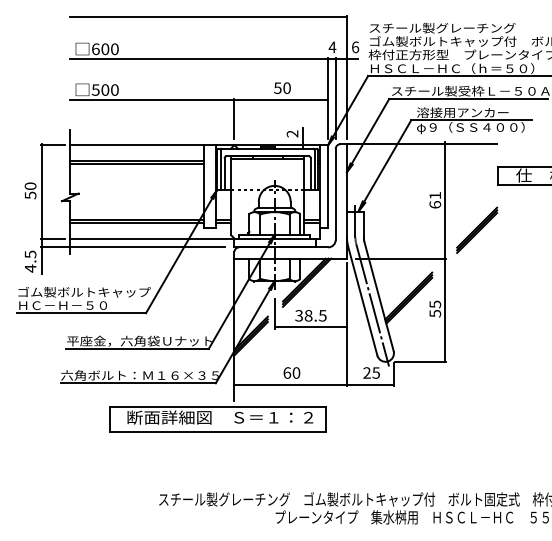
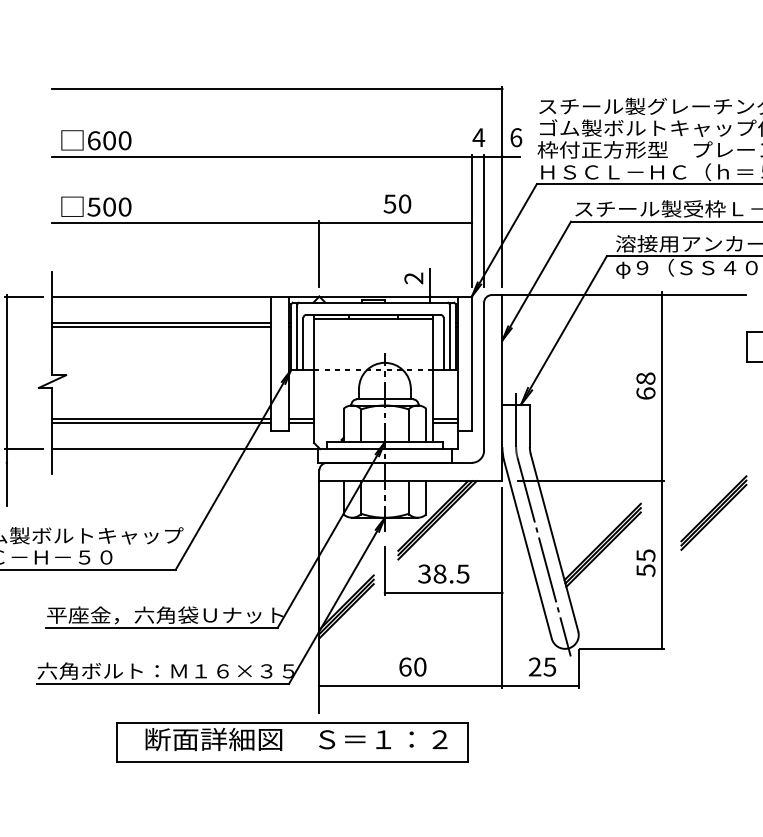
text: (435, 195) -> (646, 378), 61 -> 68
part: (477, 229) -> (714, 511), moved
line: (133, 247) -> (155, 462), removed

